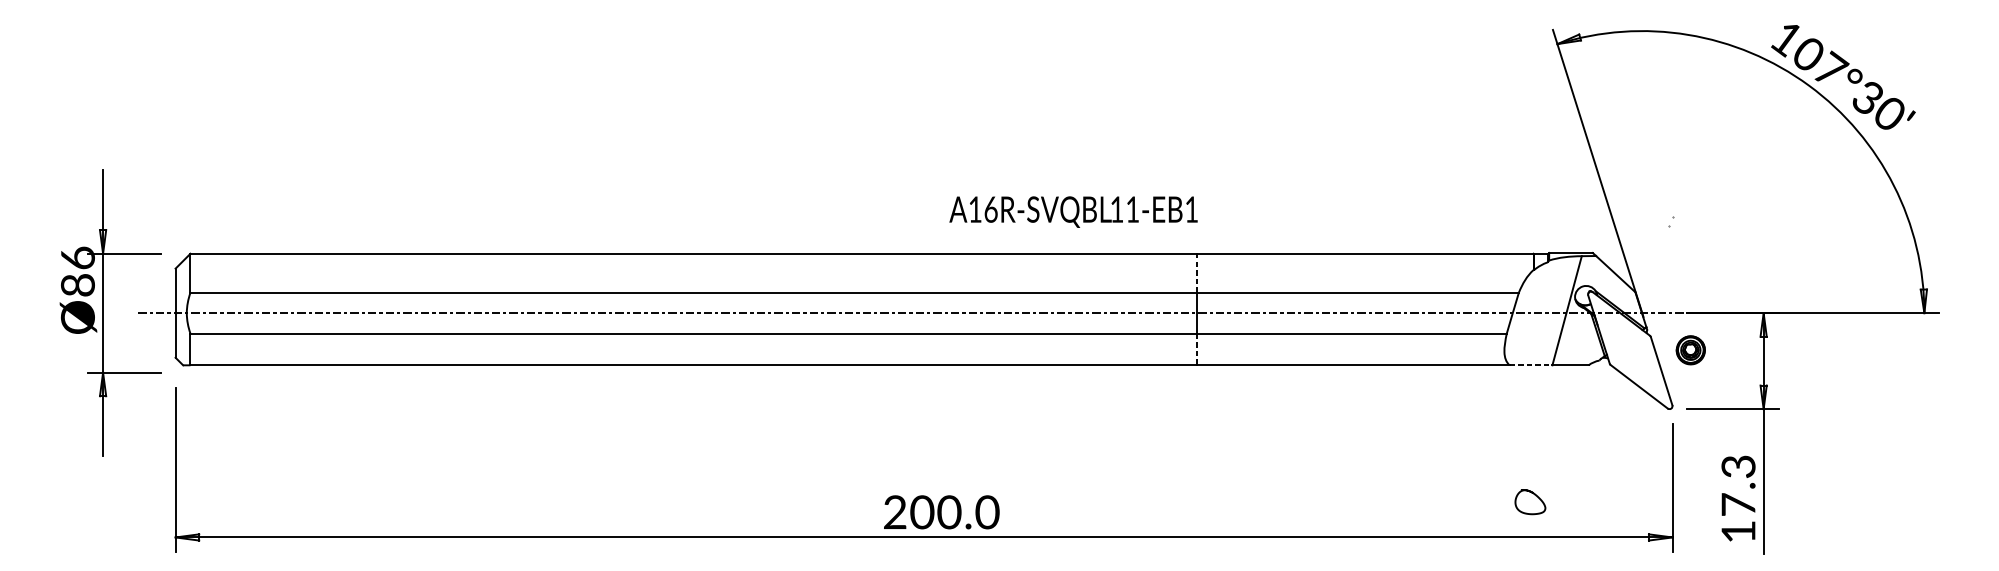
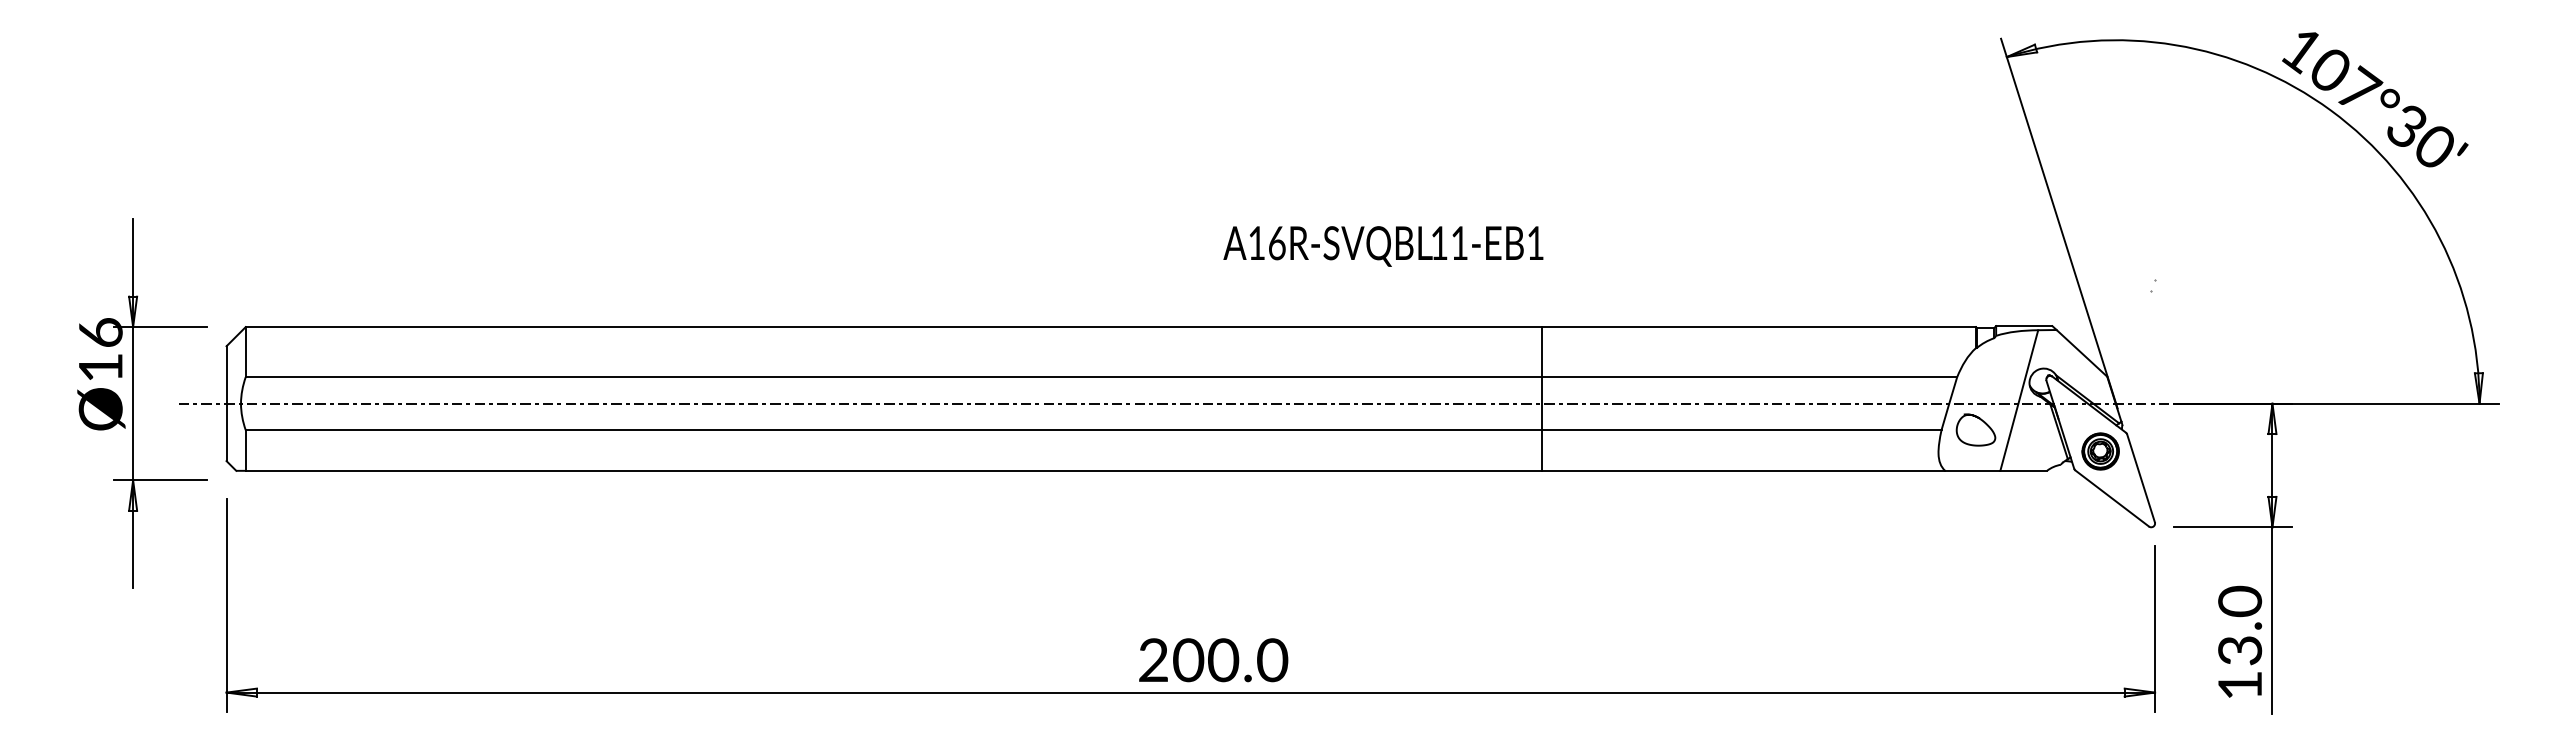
text: (1073, 212) -> (1383, 246), moved
line: (1197, 272) -> (1542, 351), dashed -> solid
text: (77, 285) -> (100, 367), Ø86 -> Ø16
line: (1197, 349) -> (1542, 450), dashed -> solid
part: (1690, 350) -> (2100, 451), moved
line: (1530, 365) -> (1972, 470), dashed -> solid
text: (1738, 485) -> (2240, 625), 17.3 -> 13.0
curve: (1534, 495) -> (1981, 421), moved

